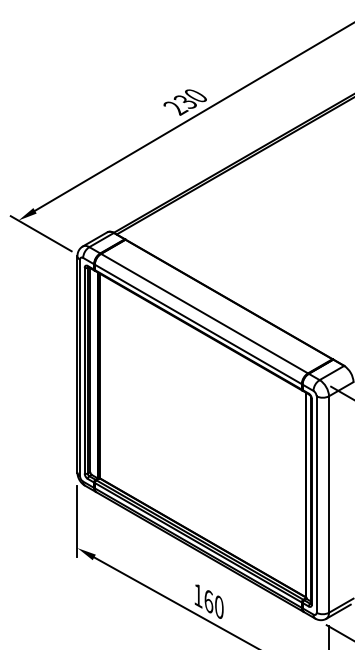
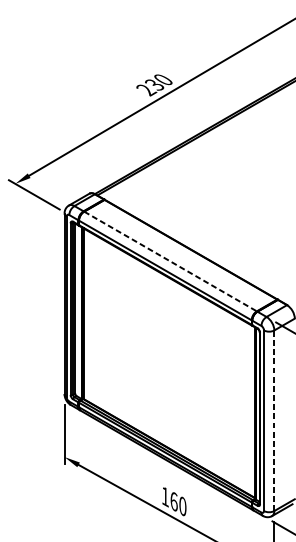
line: (204, 313) -> (170, 261), solid -> dashed
line: (329, 504) -> (274, 420), solid -> dashed

